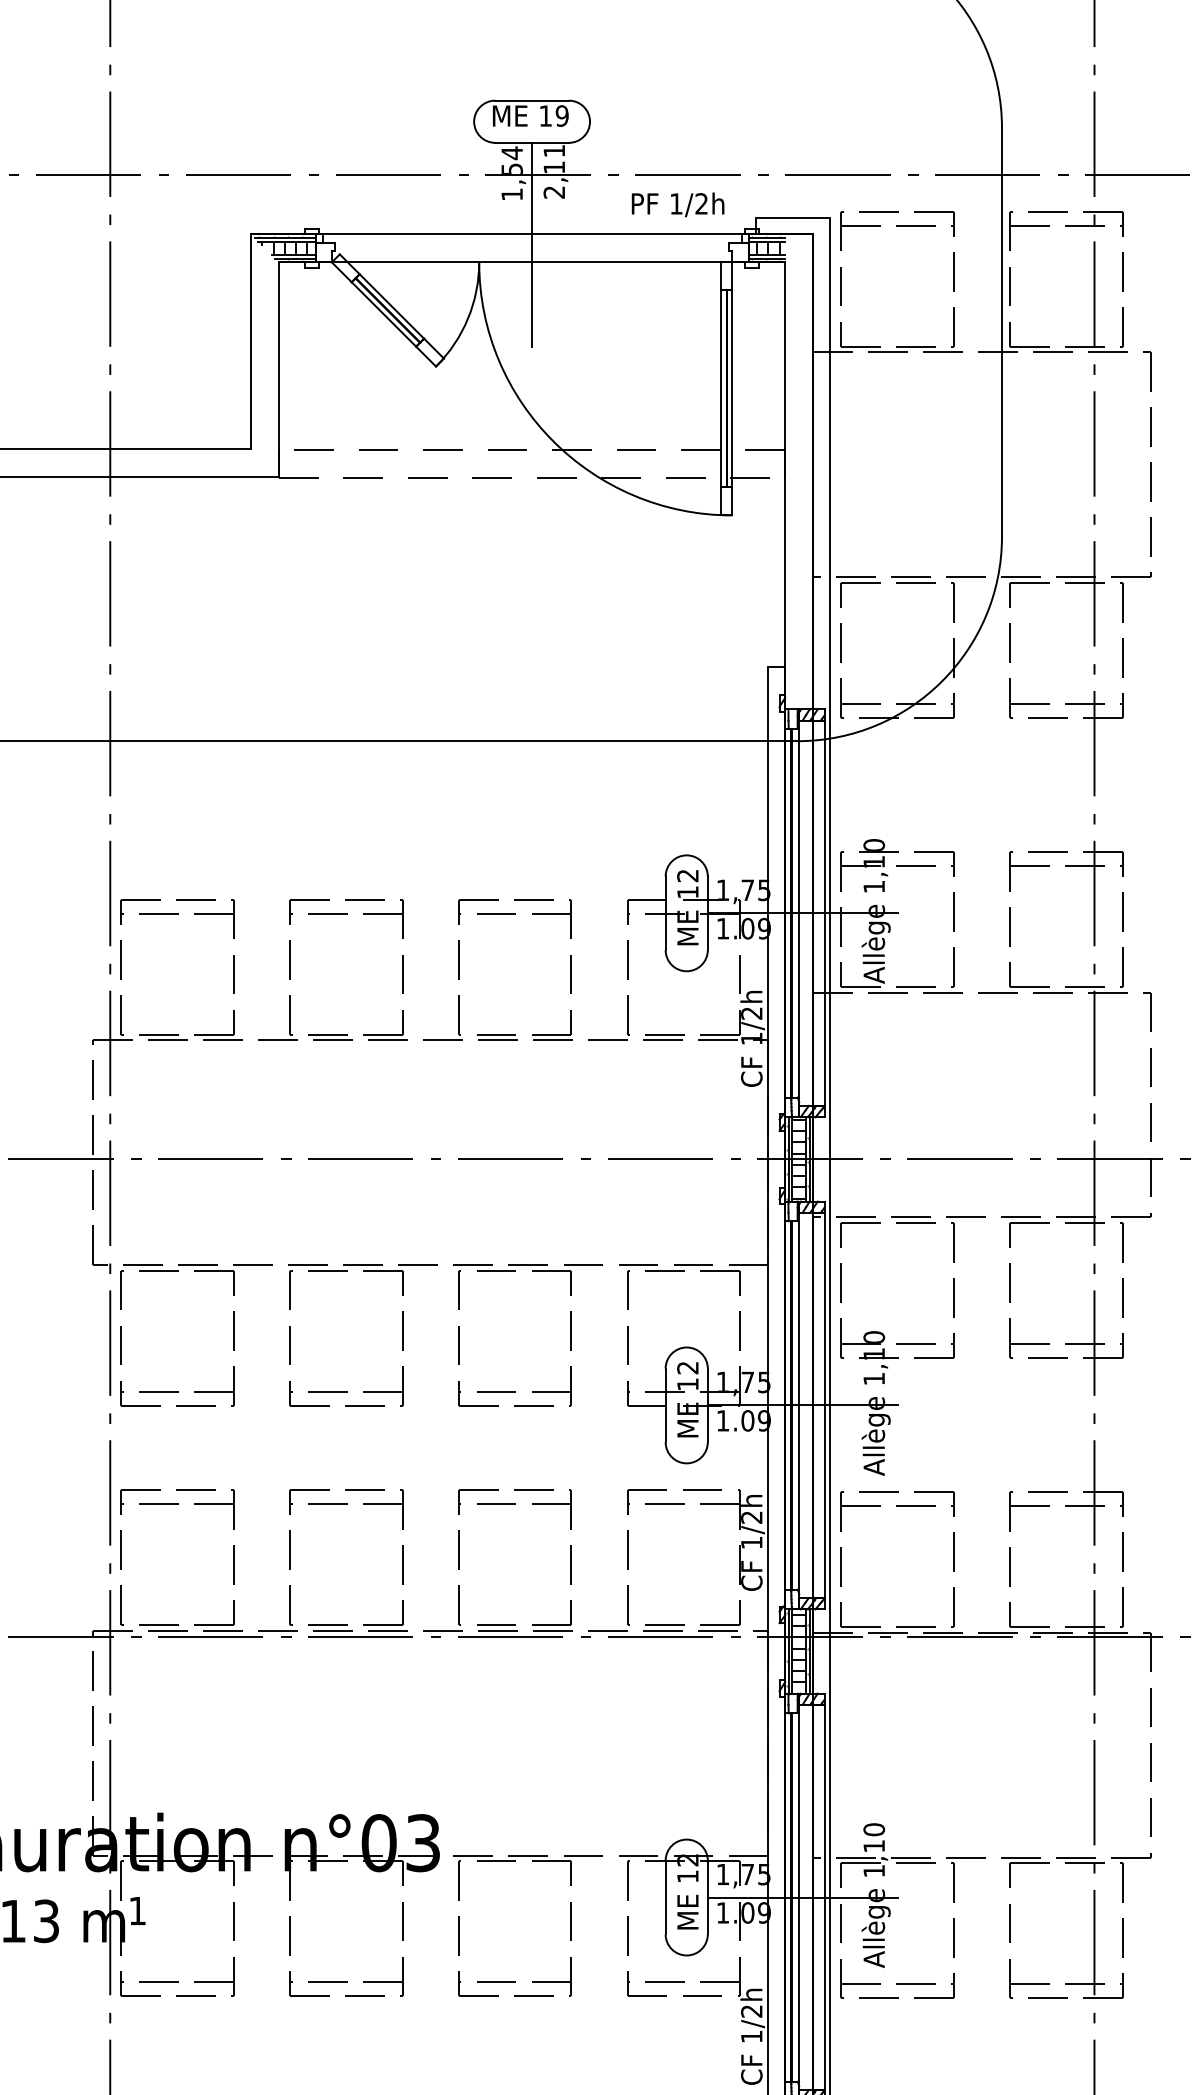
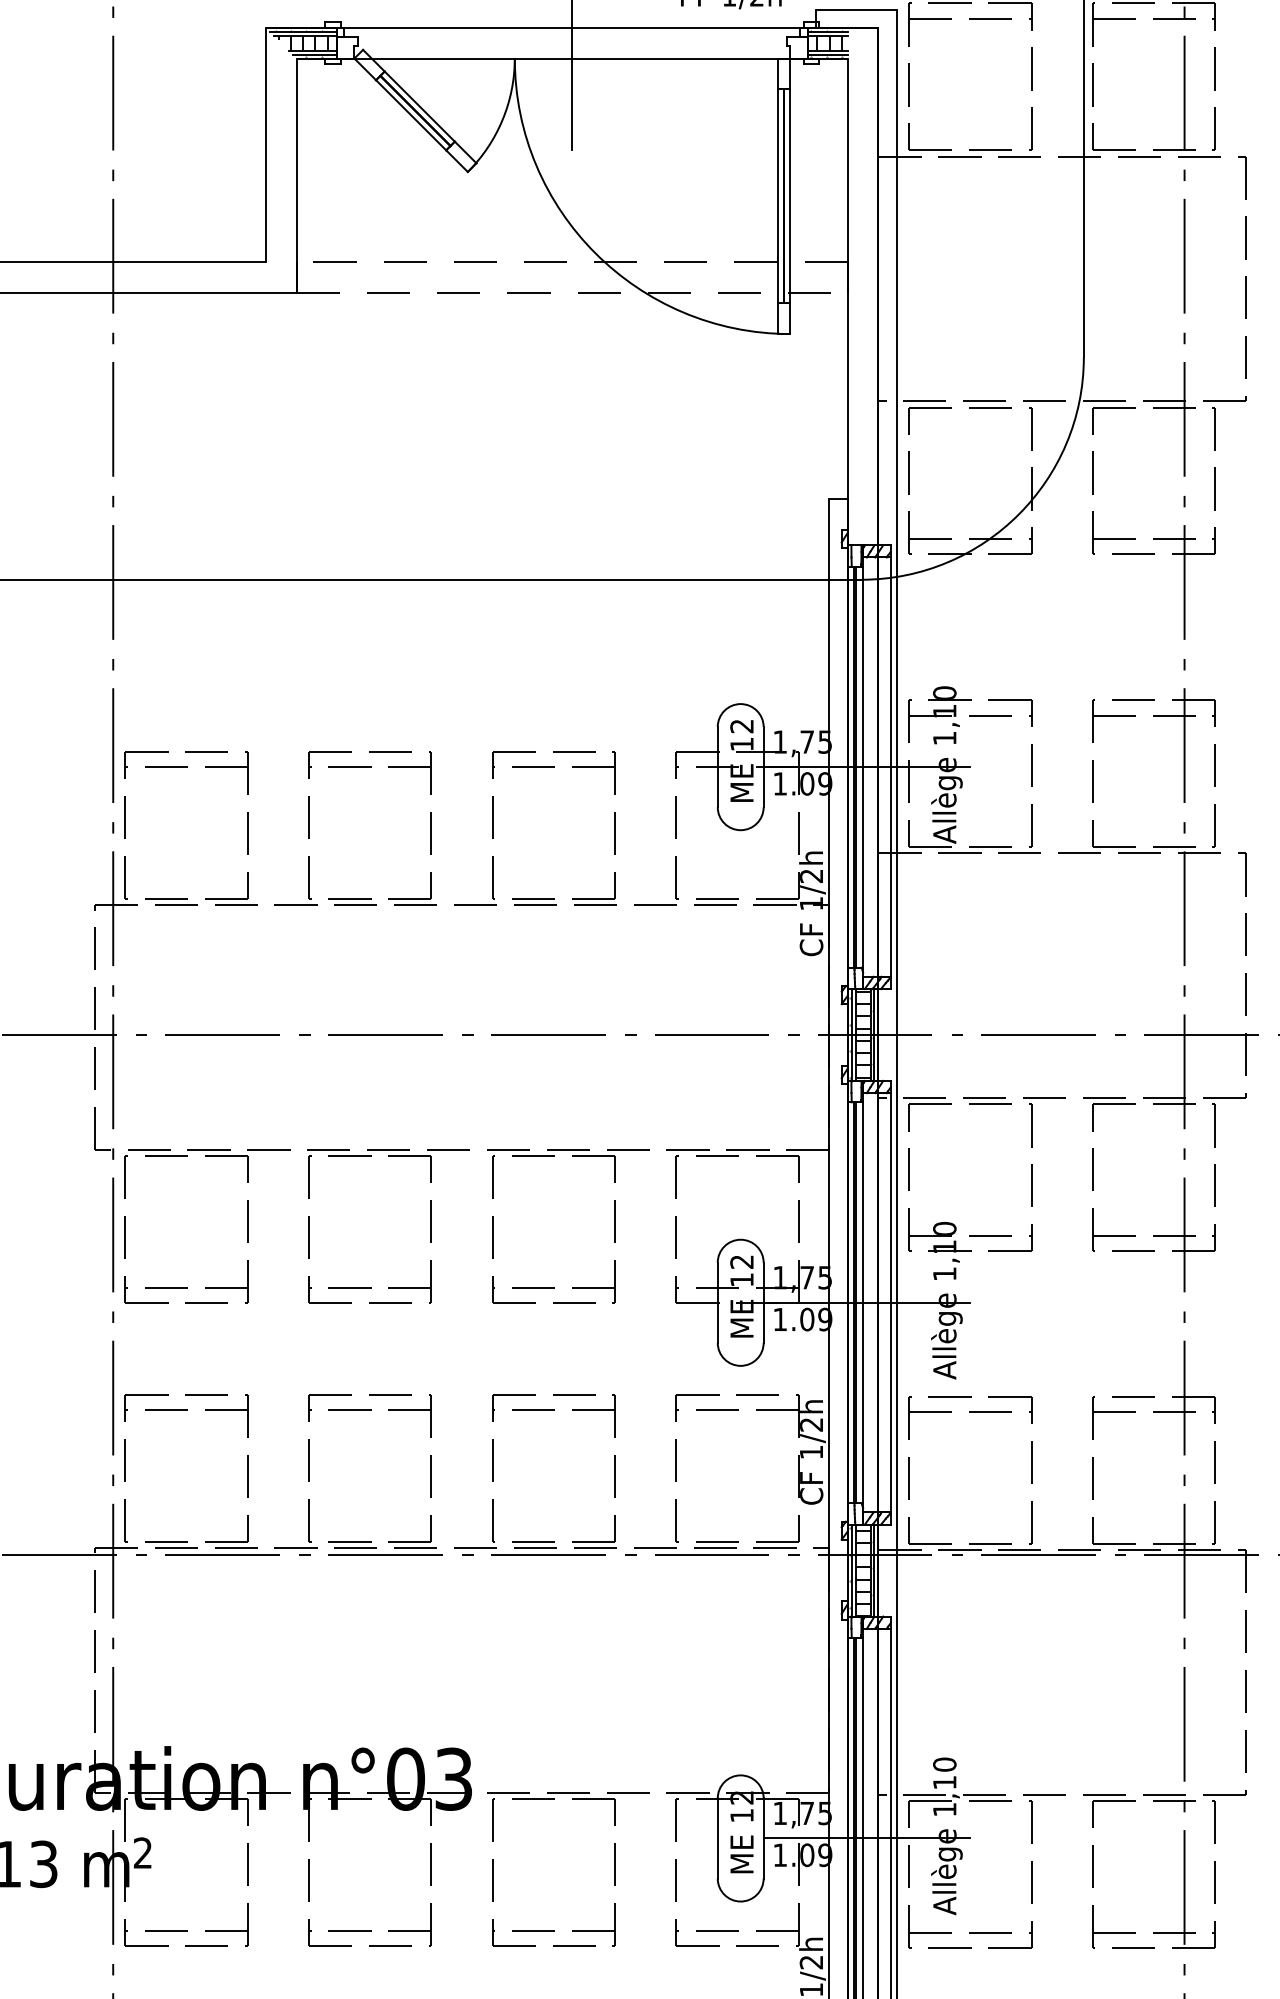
text: (137, 1910) -> (142, 1852), 1 -> 2

